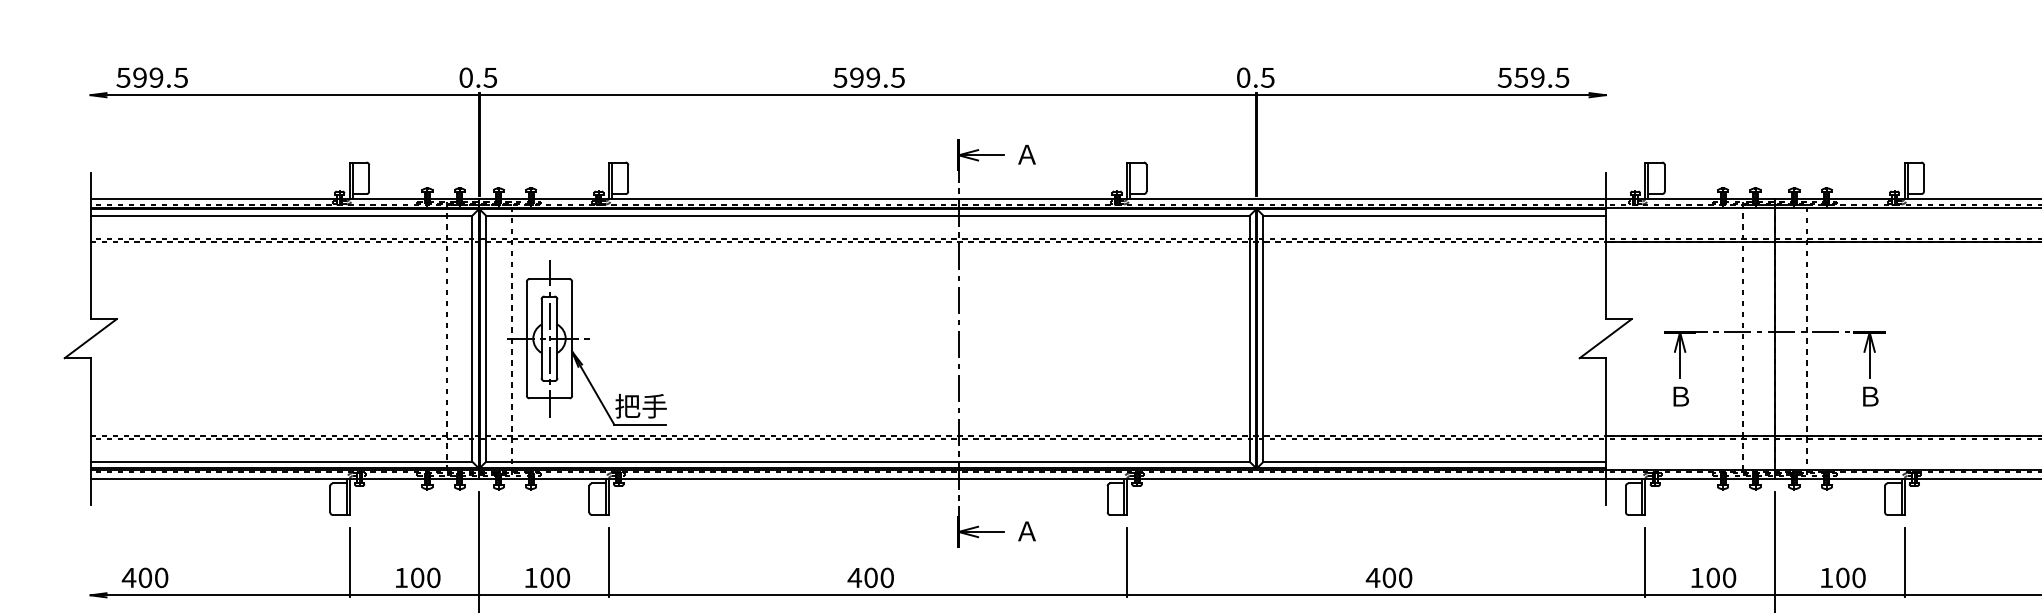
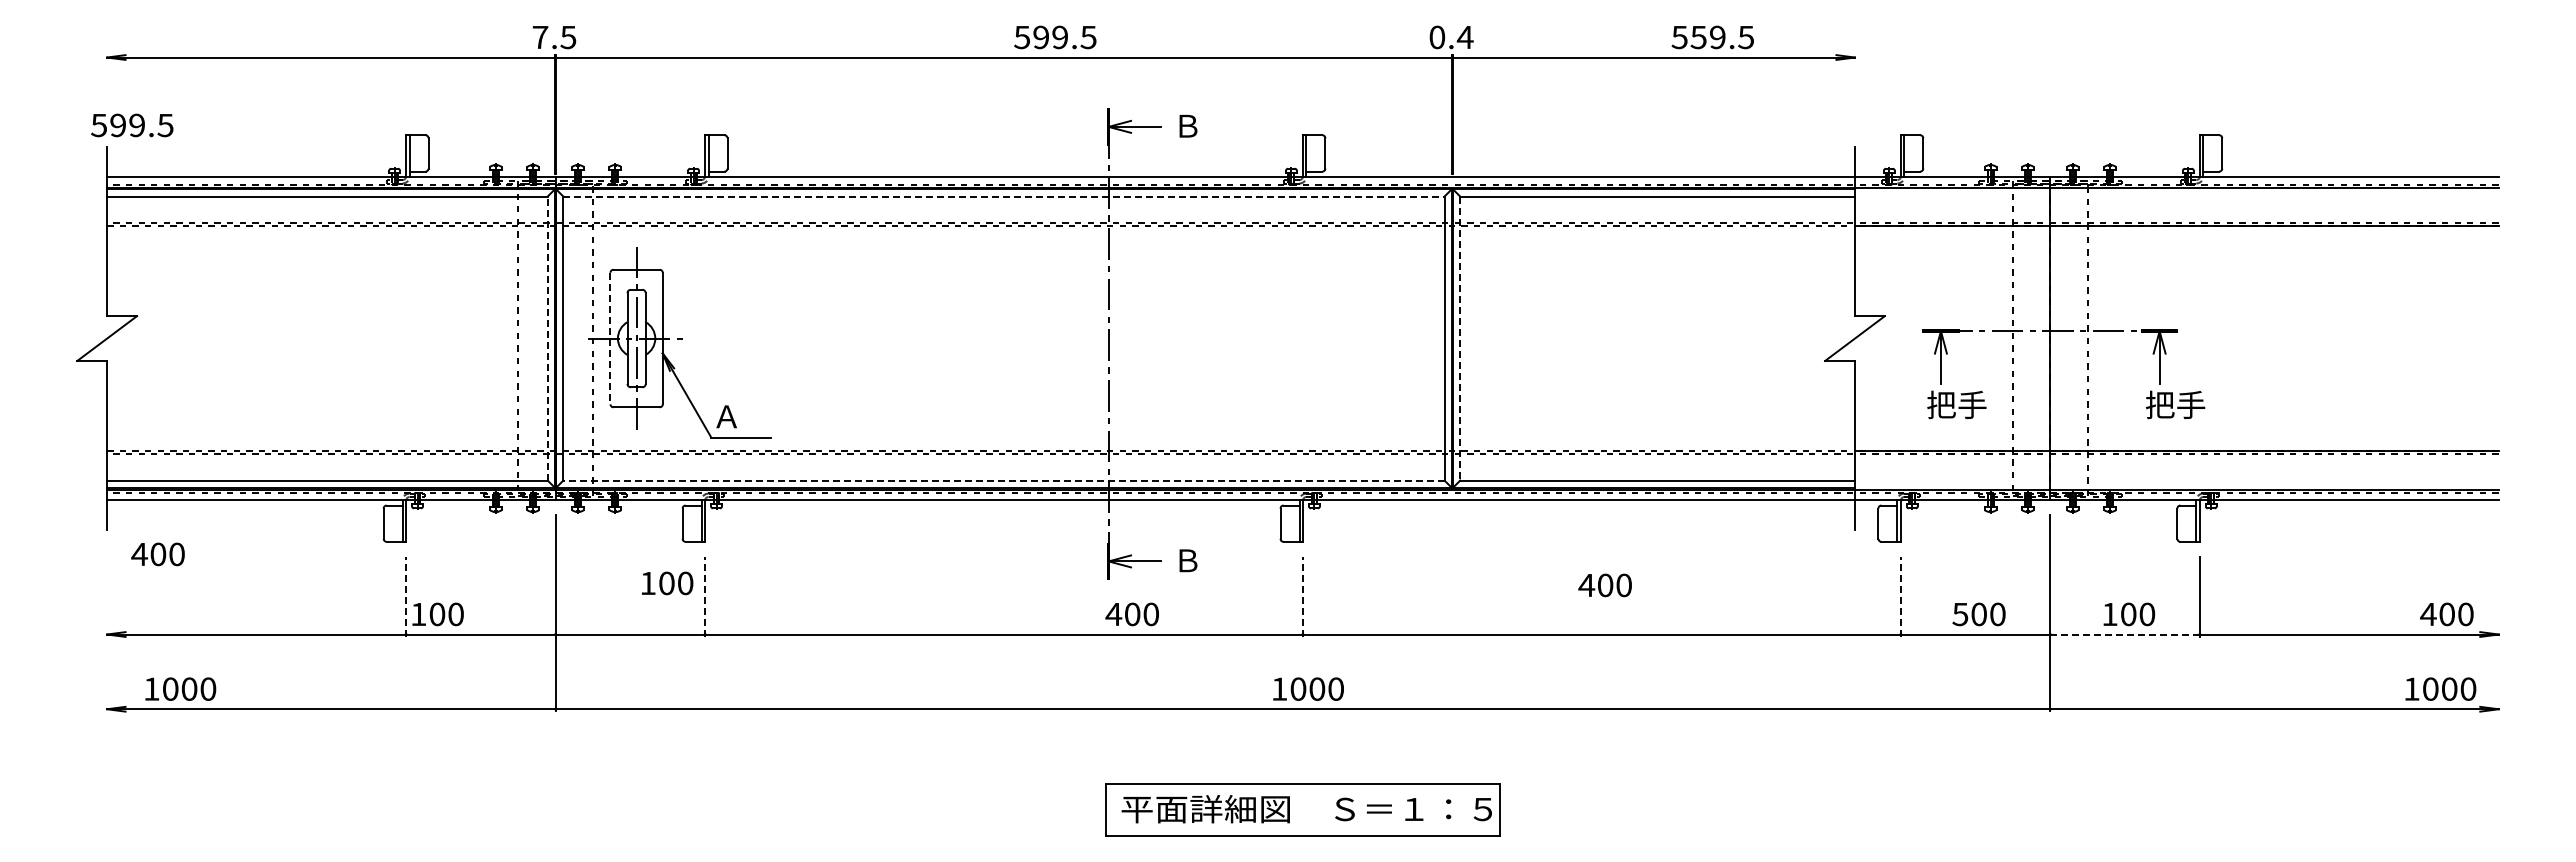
text: (152, 77) -> (132, 125), moved
text: (466, 77) -> (540, 37), 0.5 -> 7.5
text: (869, 77) -> (1055, 37), moved
text: (1267, 77) -> (1464, 37), 0.5 -> 0.4
text: (1533, 77) -> (1712, 37), moved
text: (1027, 154) -> (1187, 125), Ａ -> Ｂ
line: (867, 215) -> (1003, 196), solid -> dashed
line: (472, 338) -> (547, 338), solid -> dashed
line: (526, 338) -> (610, 338), solid -> dashed
line: (1263, 339) -> (1460, 339), solid -> dashed
text: (1693, 395) -> (1956, 404), Ｂ -> 把手
text: (1883, 395) -> (2175, 404), Ｂ -> 把手
text: (640, 406) -> (741, 416), 把手 -> Ａ
line: (867, 461) -> (1003, 480), solid -> dashed
text: (1027, 531) -> (1187, 560), Ａ -> Ｂ
line: (350, 562) -> (406, 596), solid -> dashed
line: (609, 562) -> (705, 596), solid -> dashed
line: (1126, 562) -> (1302, 596), solid -> dashed
line: (1645, 562) -> (1900, 596), solid -> dashed
text: (144, 577) -> (157, 554), moved
text: (417, 577) -> (437, 614), moved
text: (547, 577) -> (667, 583), moved
text: (870, 577) -> (1131, 614), moved
text: (1388, 577) -> (1604, 585), moved
text: (1697, 577) -> (1960, 614), 100 -> 500
line: (1840, 595) -> (2125, 634), solid -> dashed

